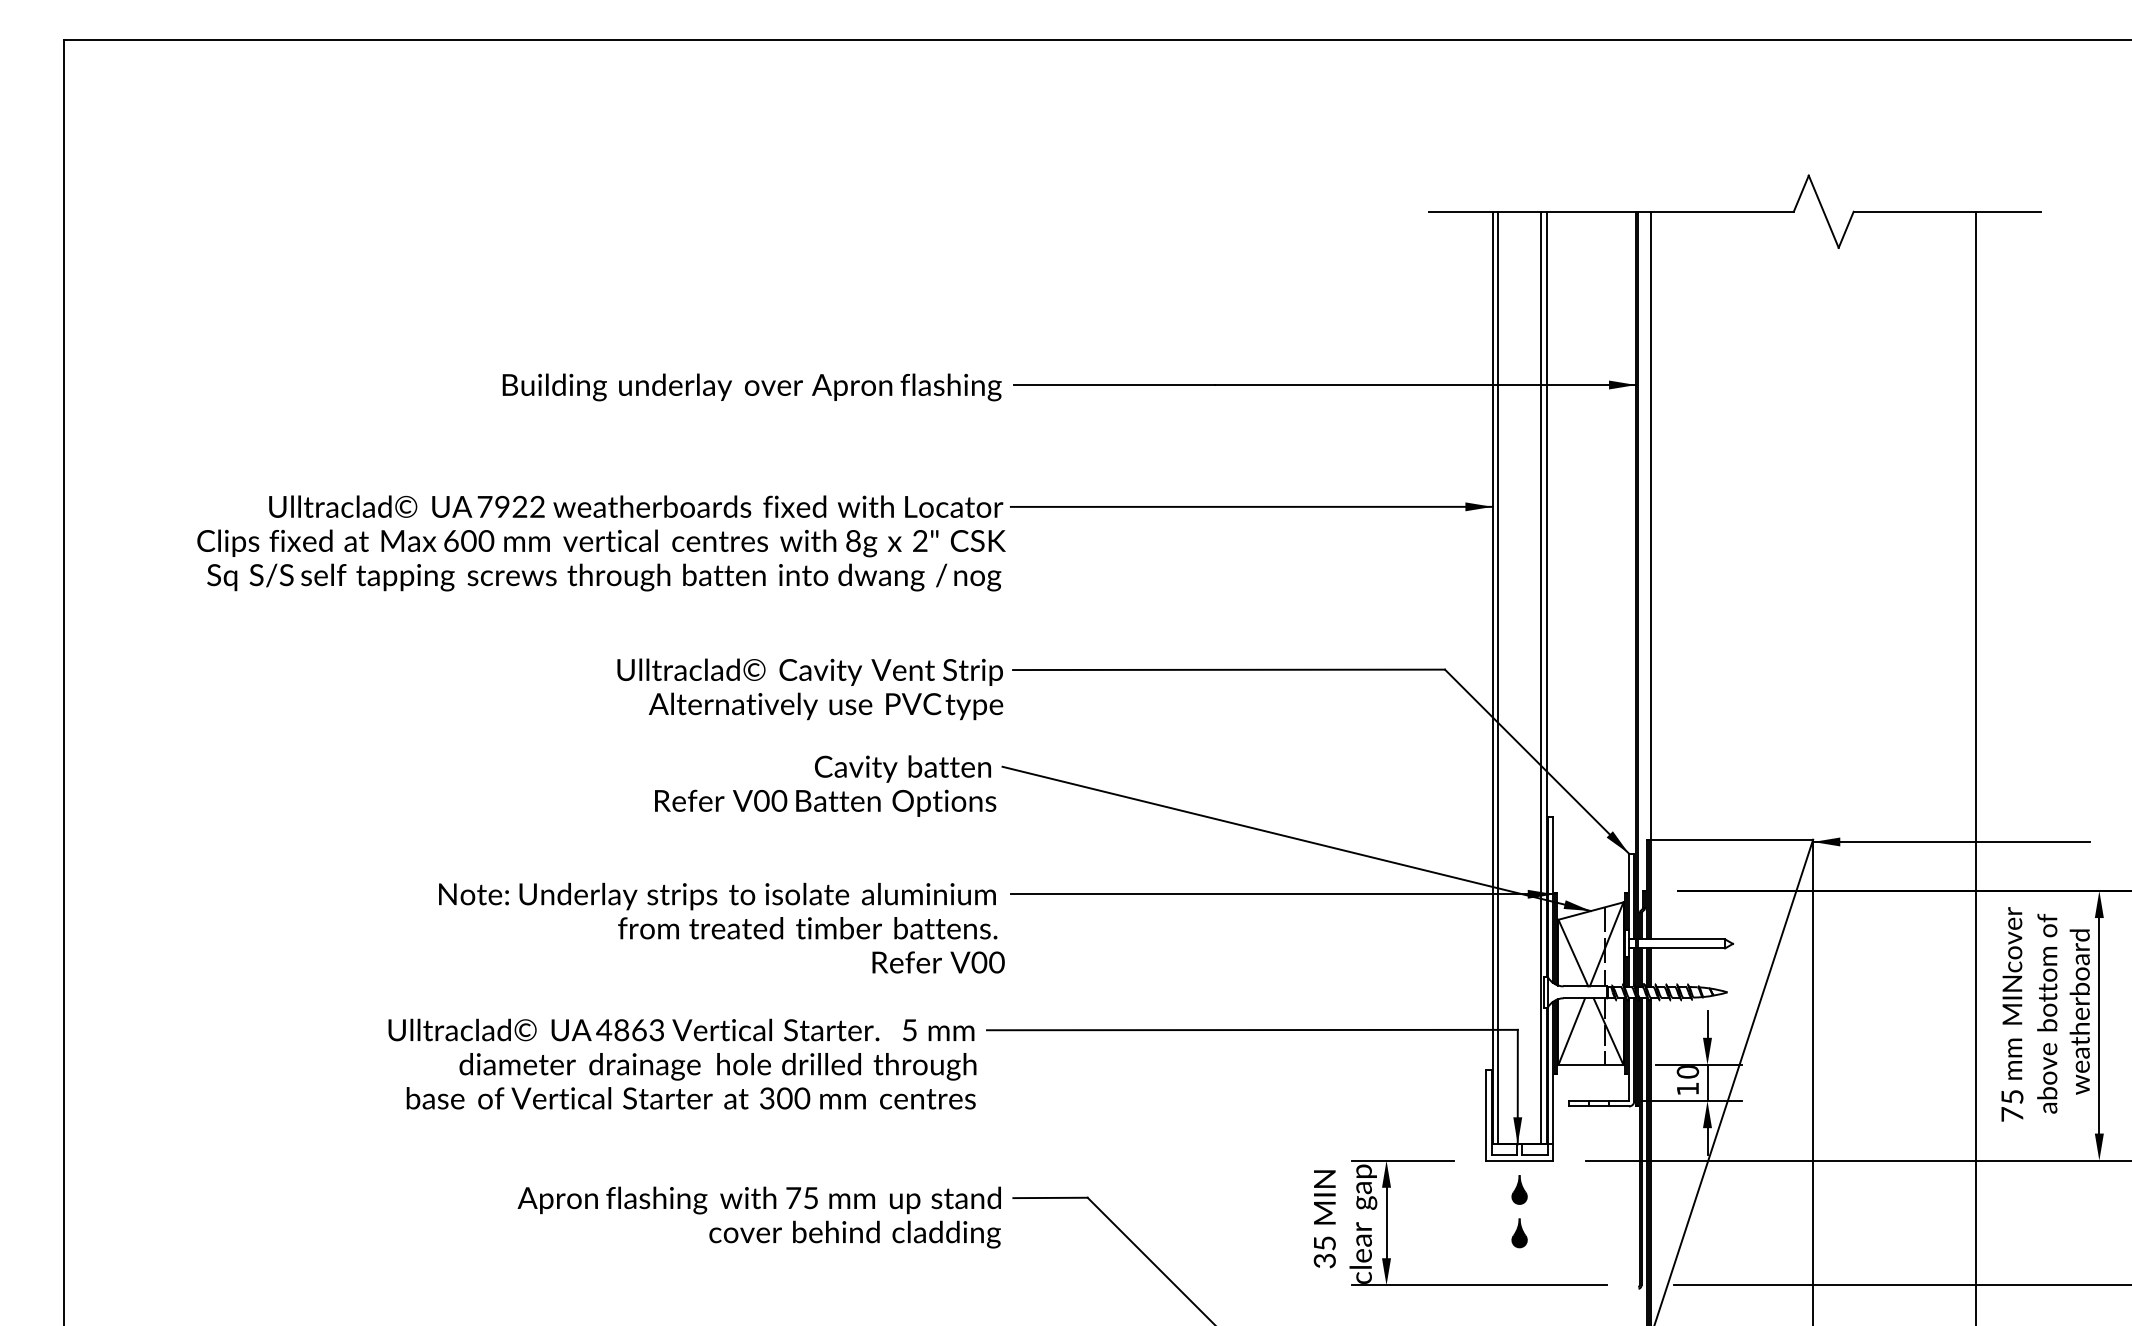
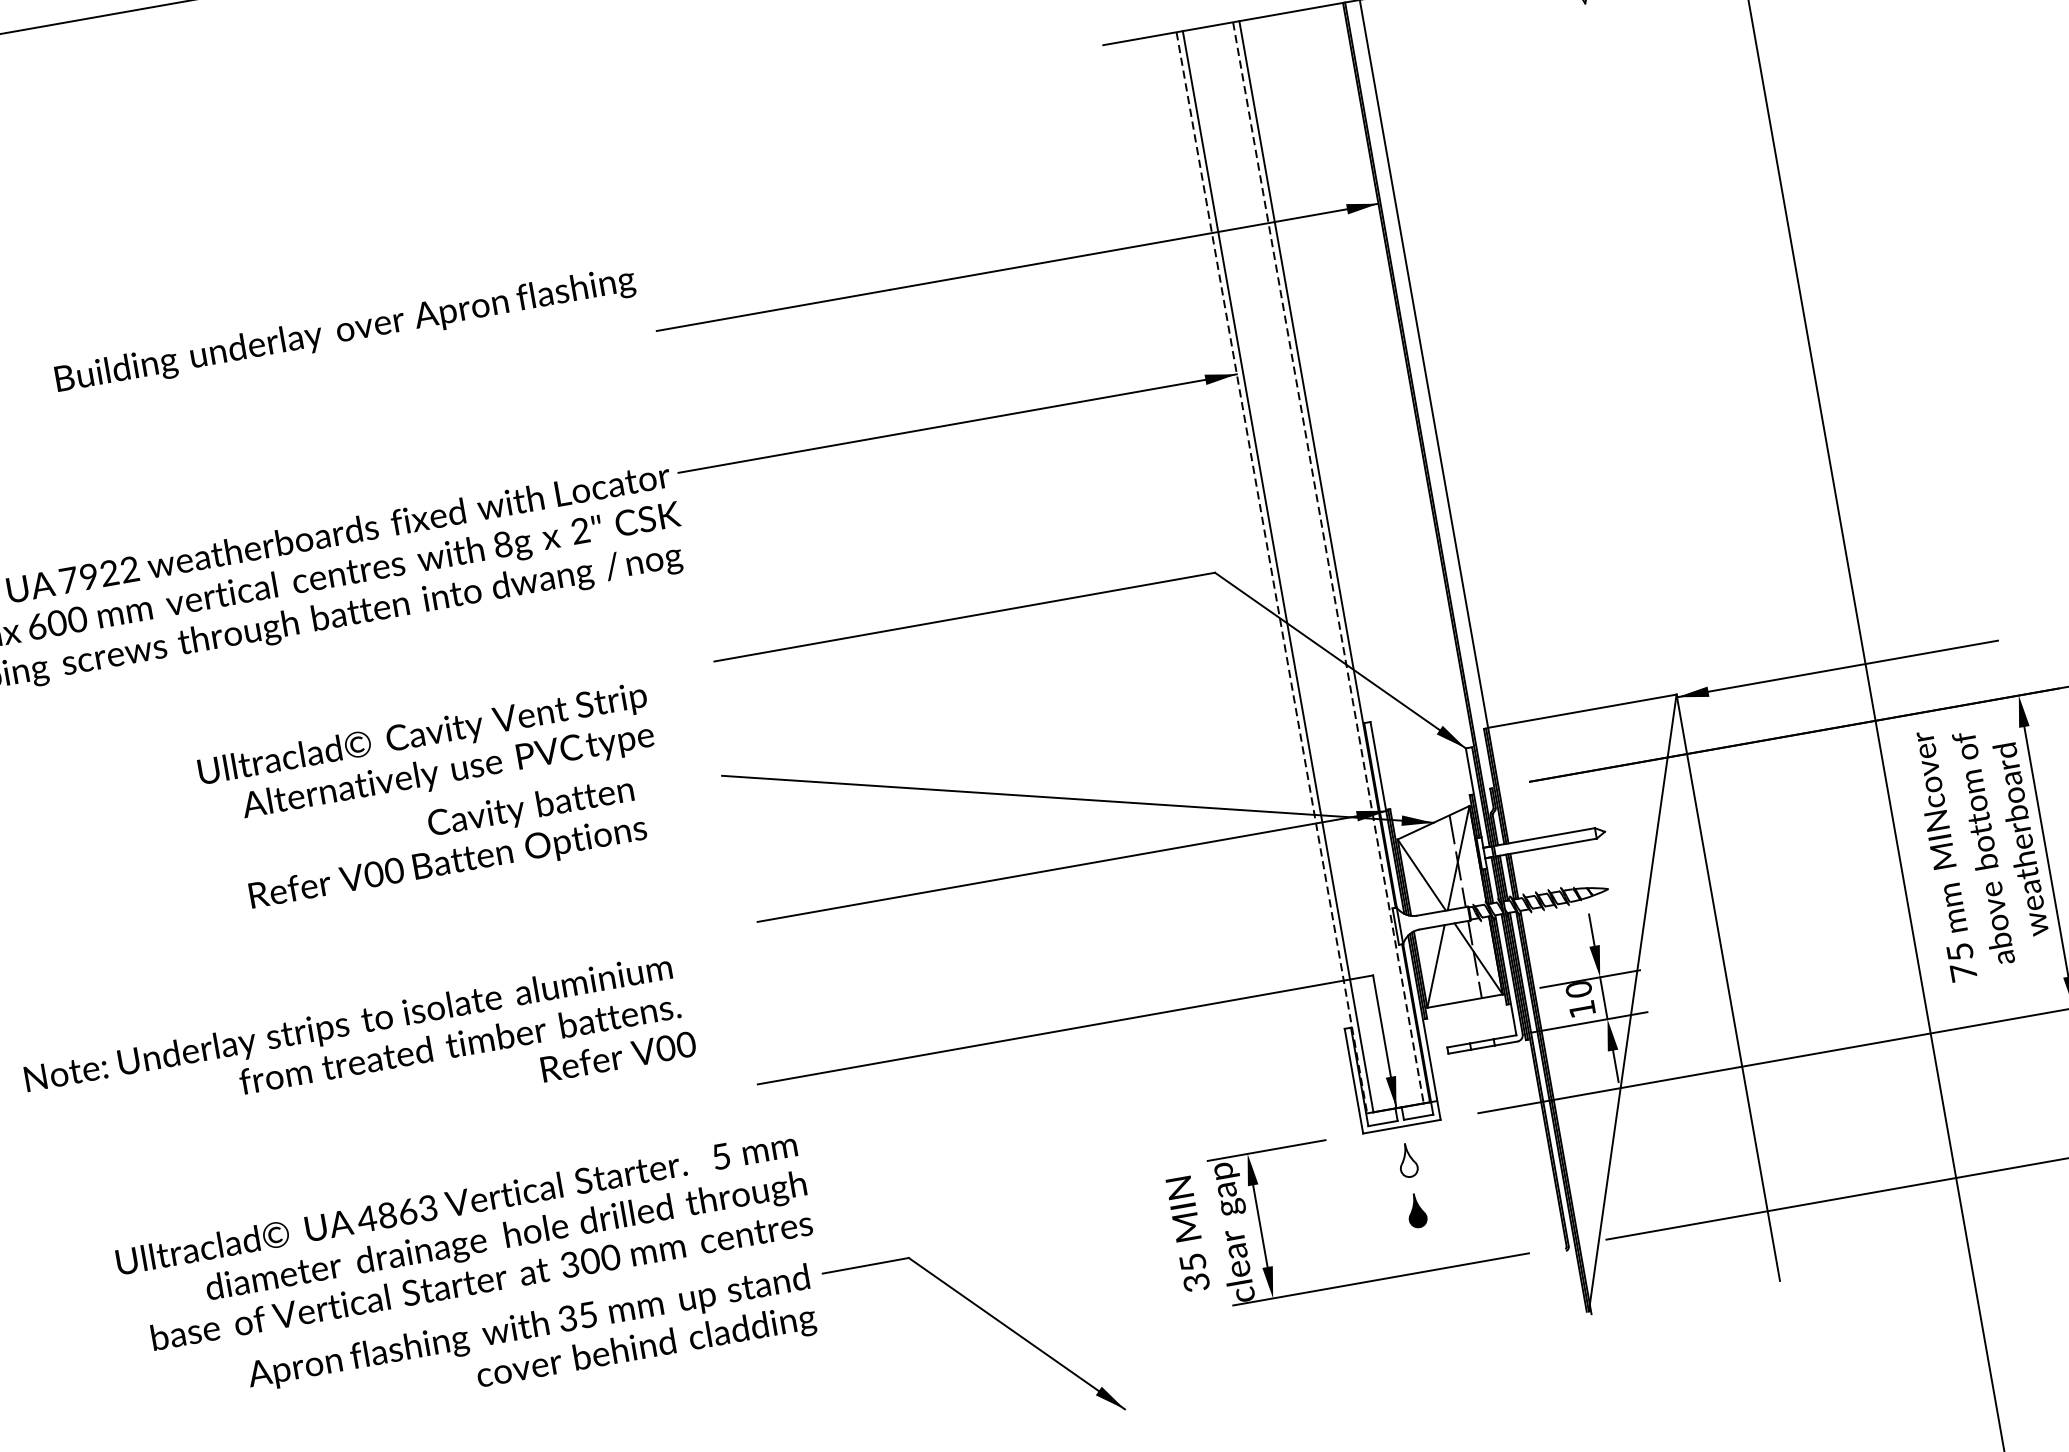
text: (751, 387) -> (344, 331), moved
line: (1492, 678) -> (1271, 573), solid -> dashed
line: (1541, 678) -> (1328, 563), solid -> dashed
text: (810, 689) -> (426, 755), moved
text: (825, 785) -> (444, 843), moved
text: (721, 927) -> (359, 1060), moved
text: (682, 1063) -> (464, 1241), moved
fill: (1519, 1189) -> (1407, 1160), removed
text: (793, 1198) -> (567, 1318), 75 -> 35

